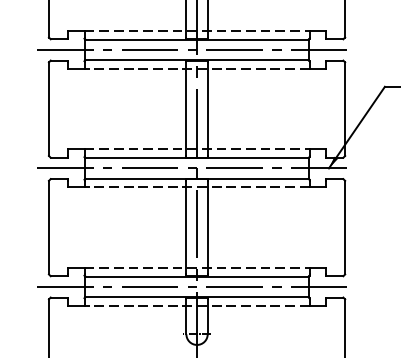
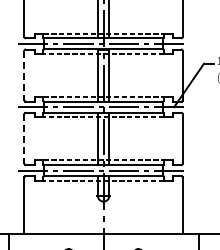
line: (49, 110) -> (24, 76), solid -> dashed
line: (49, 228) -> (24, 139), solid -> dashed

